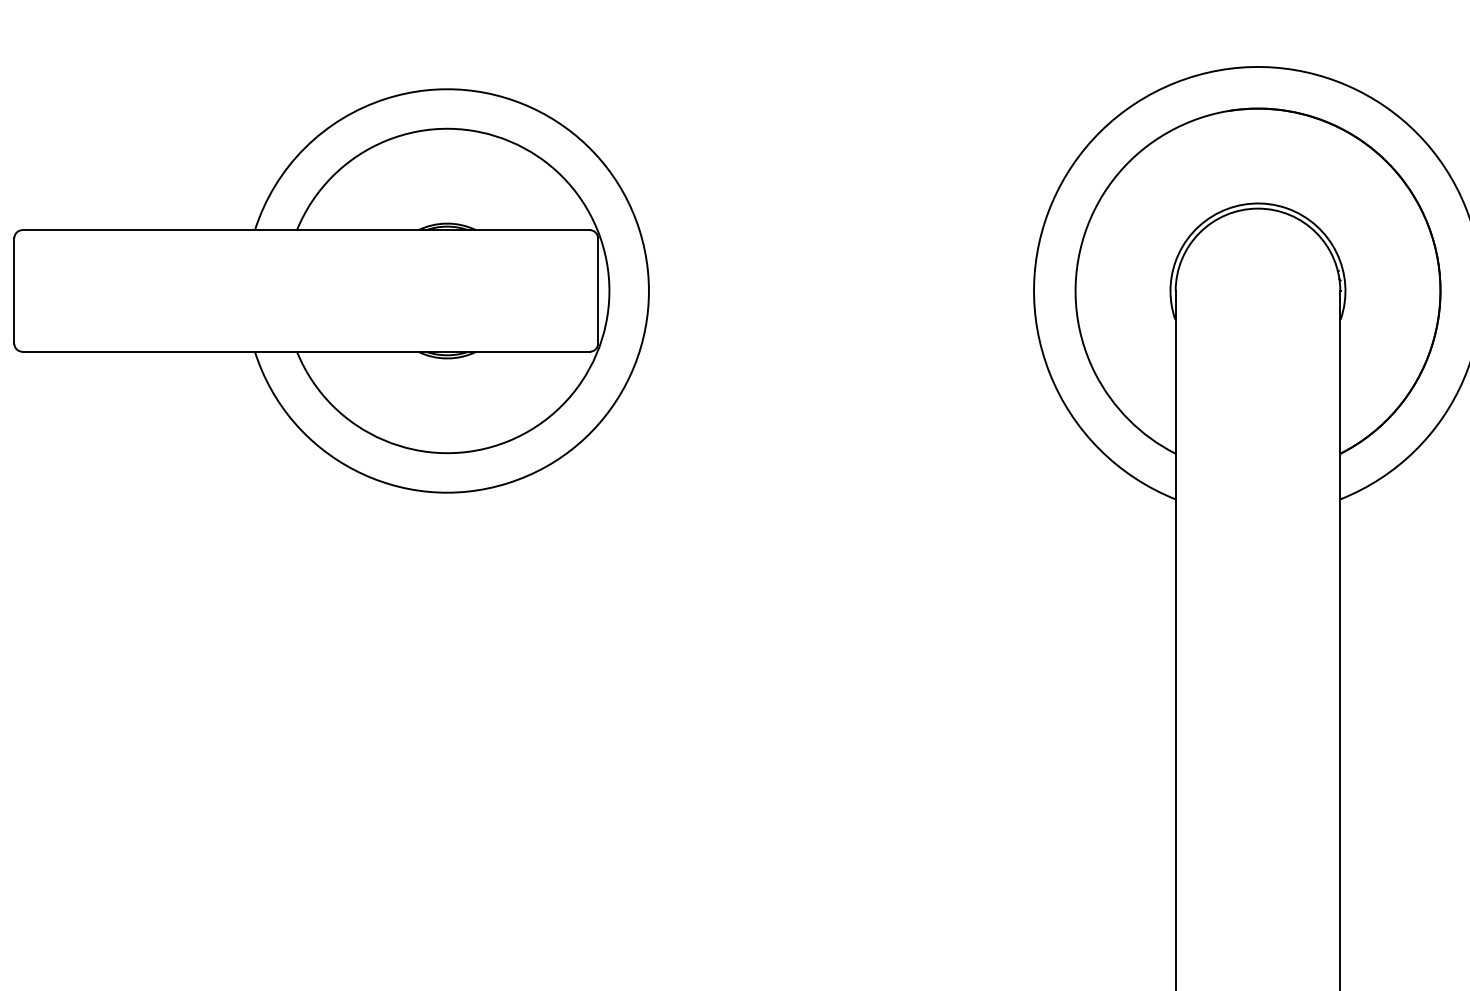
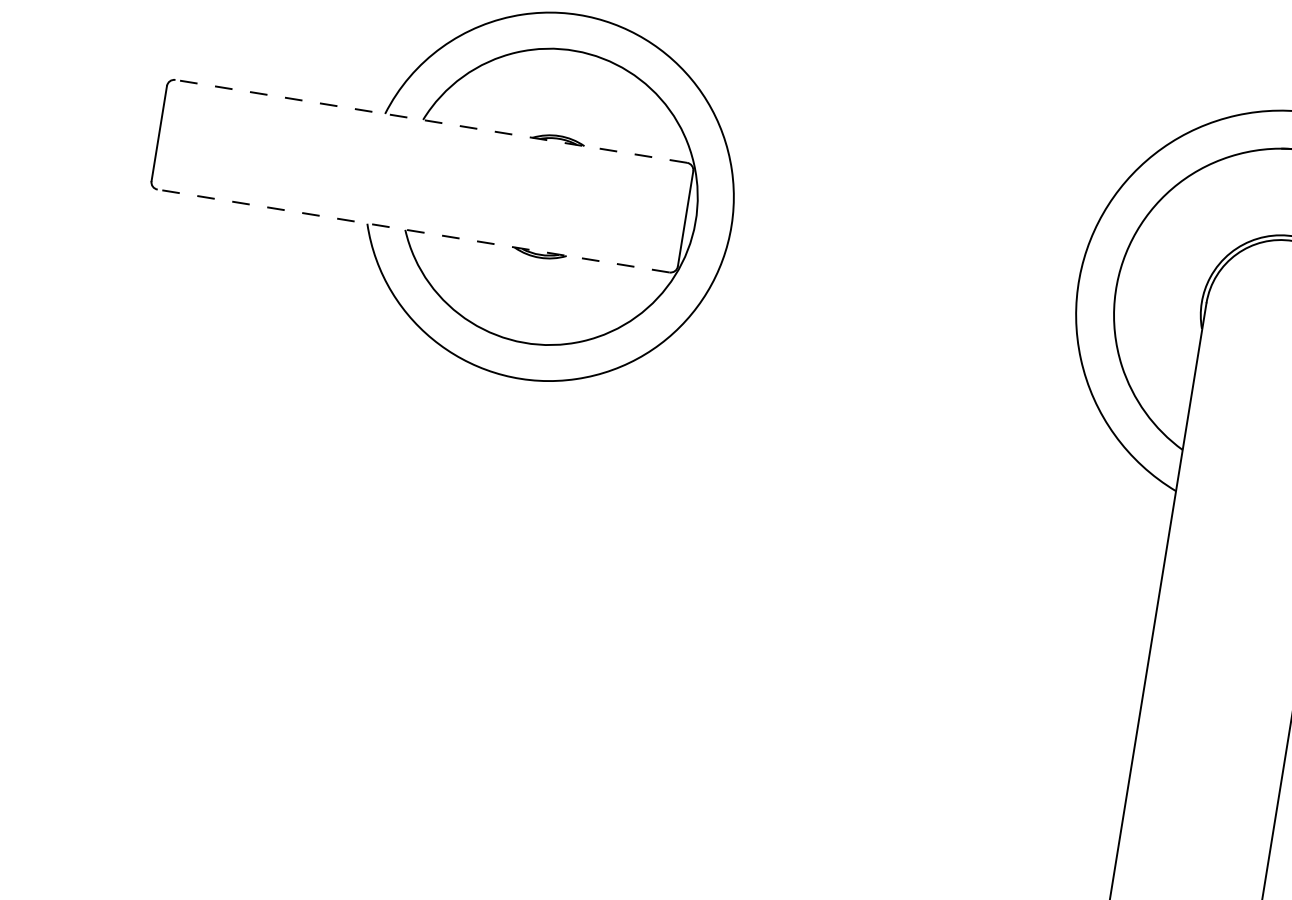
line: (306, 230) -> (431, 121), solid -> dashed
line: (306, 351) -> (413, 230), solid -> dashed

